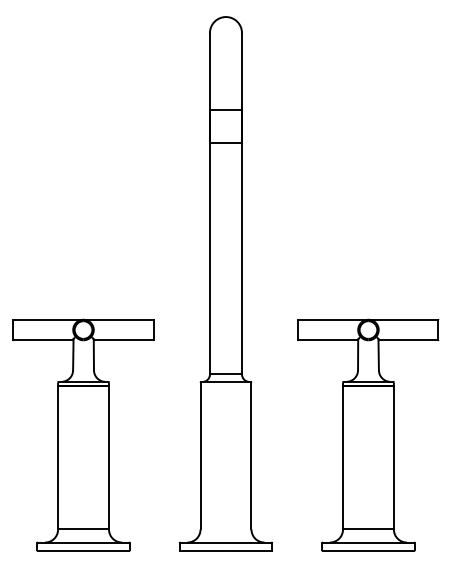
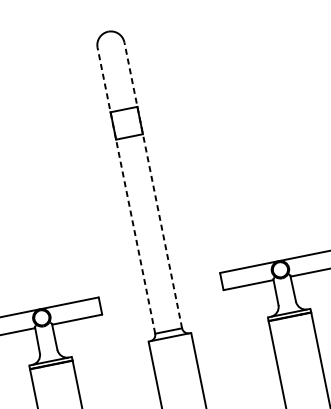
line: (209, 203) -> (125, 190), solid -> dashed
line: (242, 203) -> (153, 185), solid -> dashed

